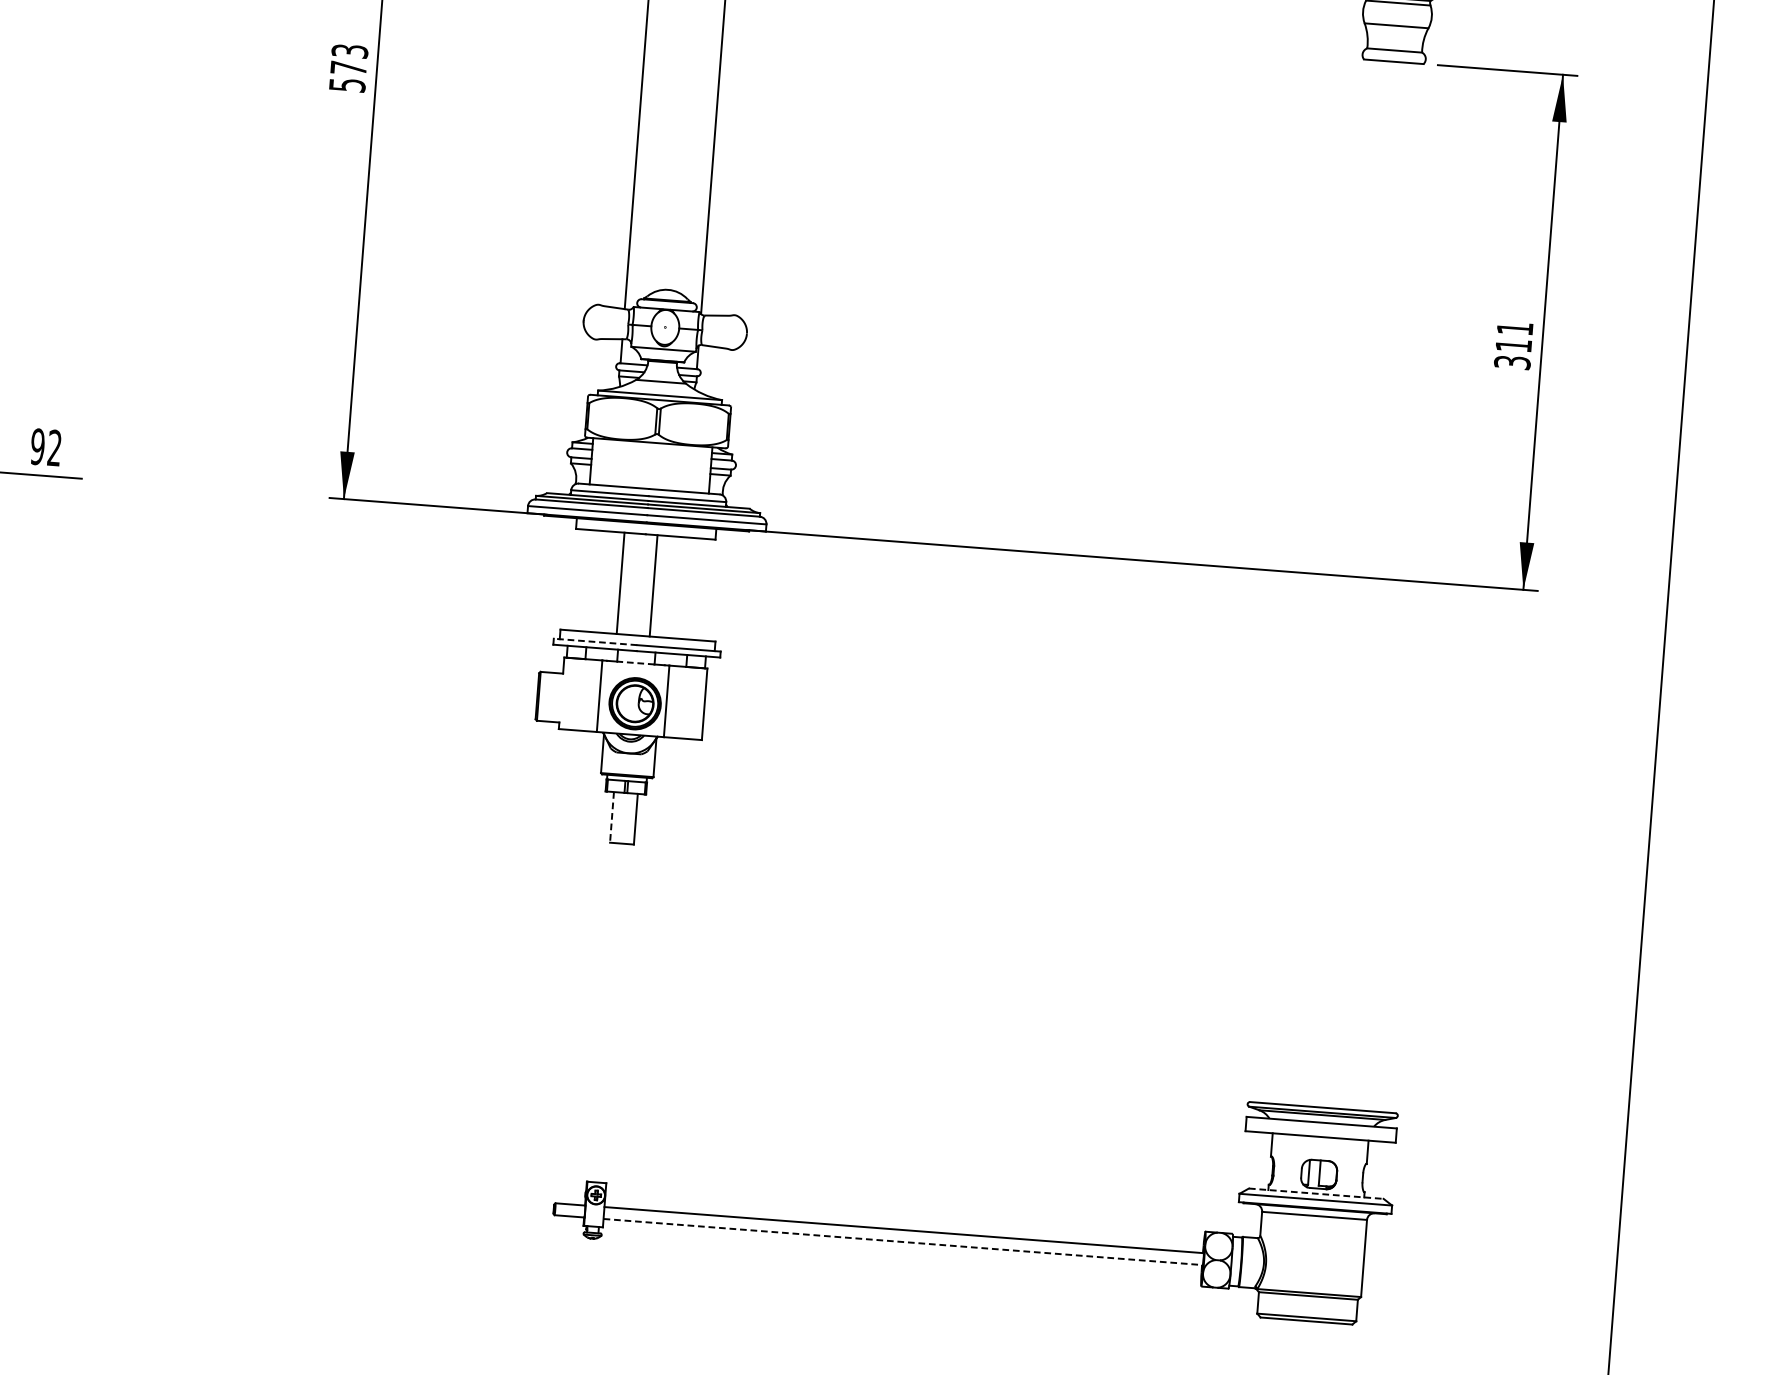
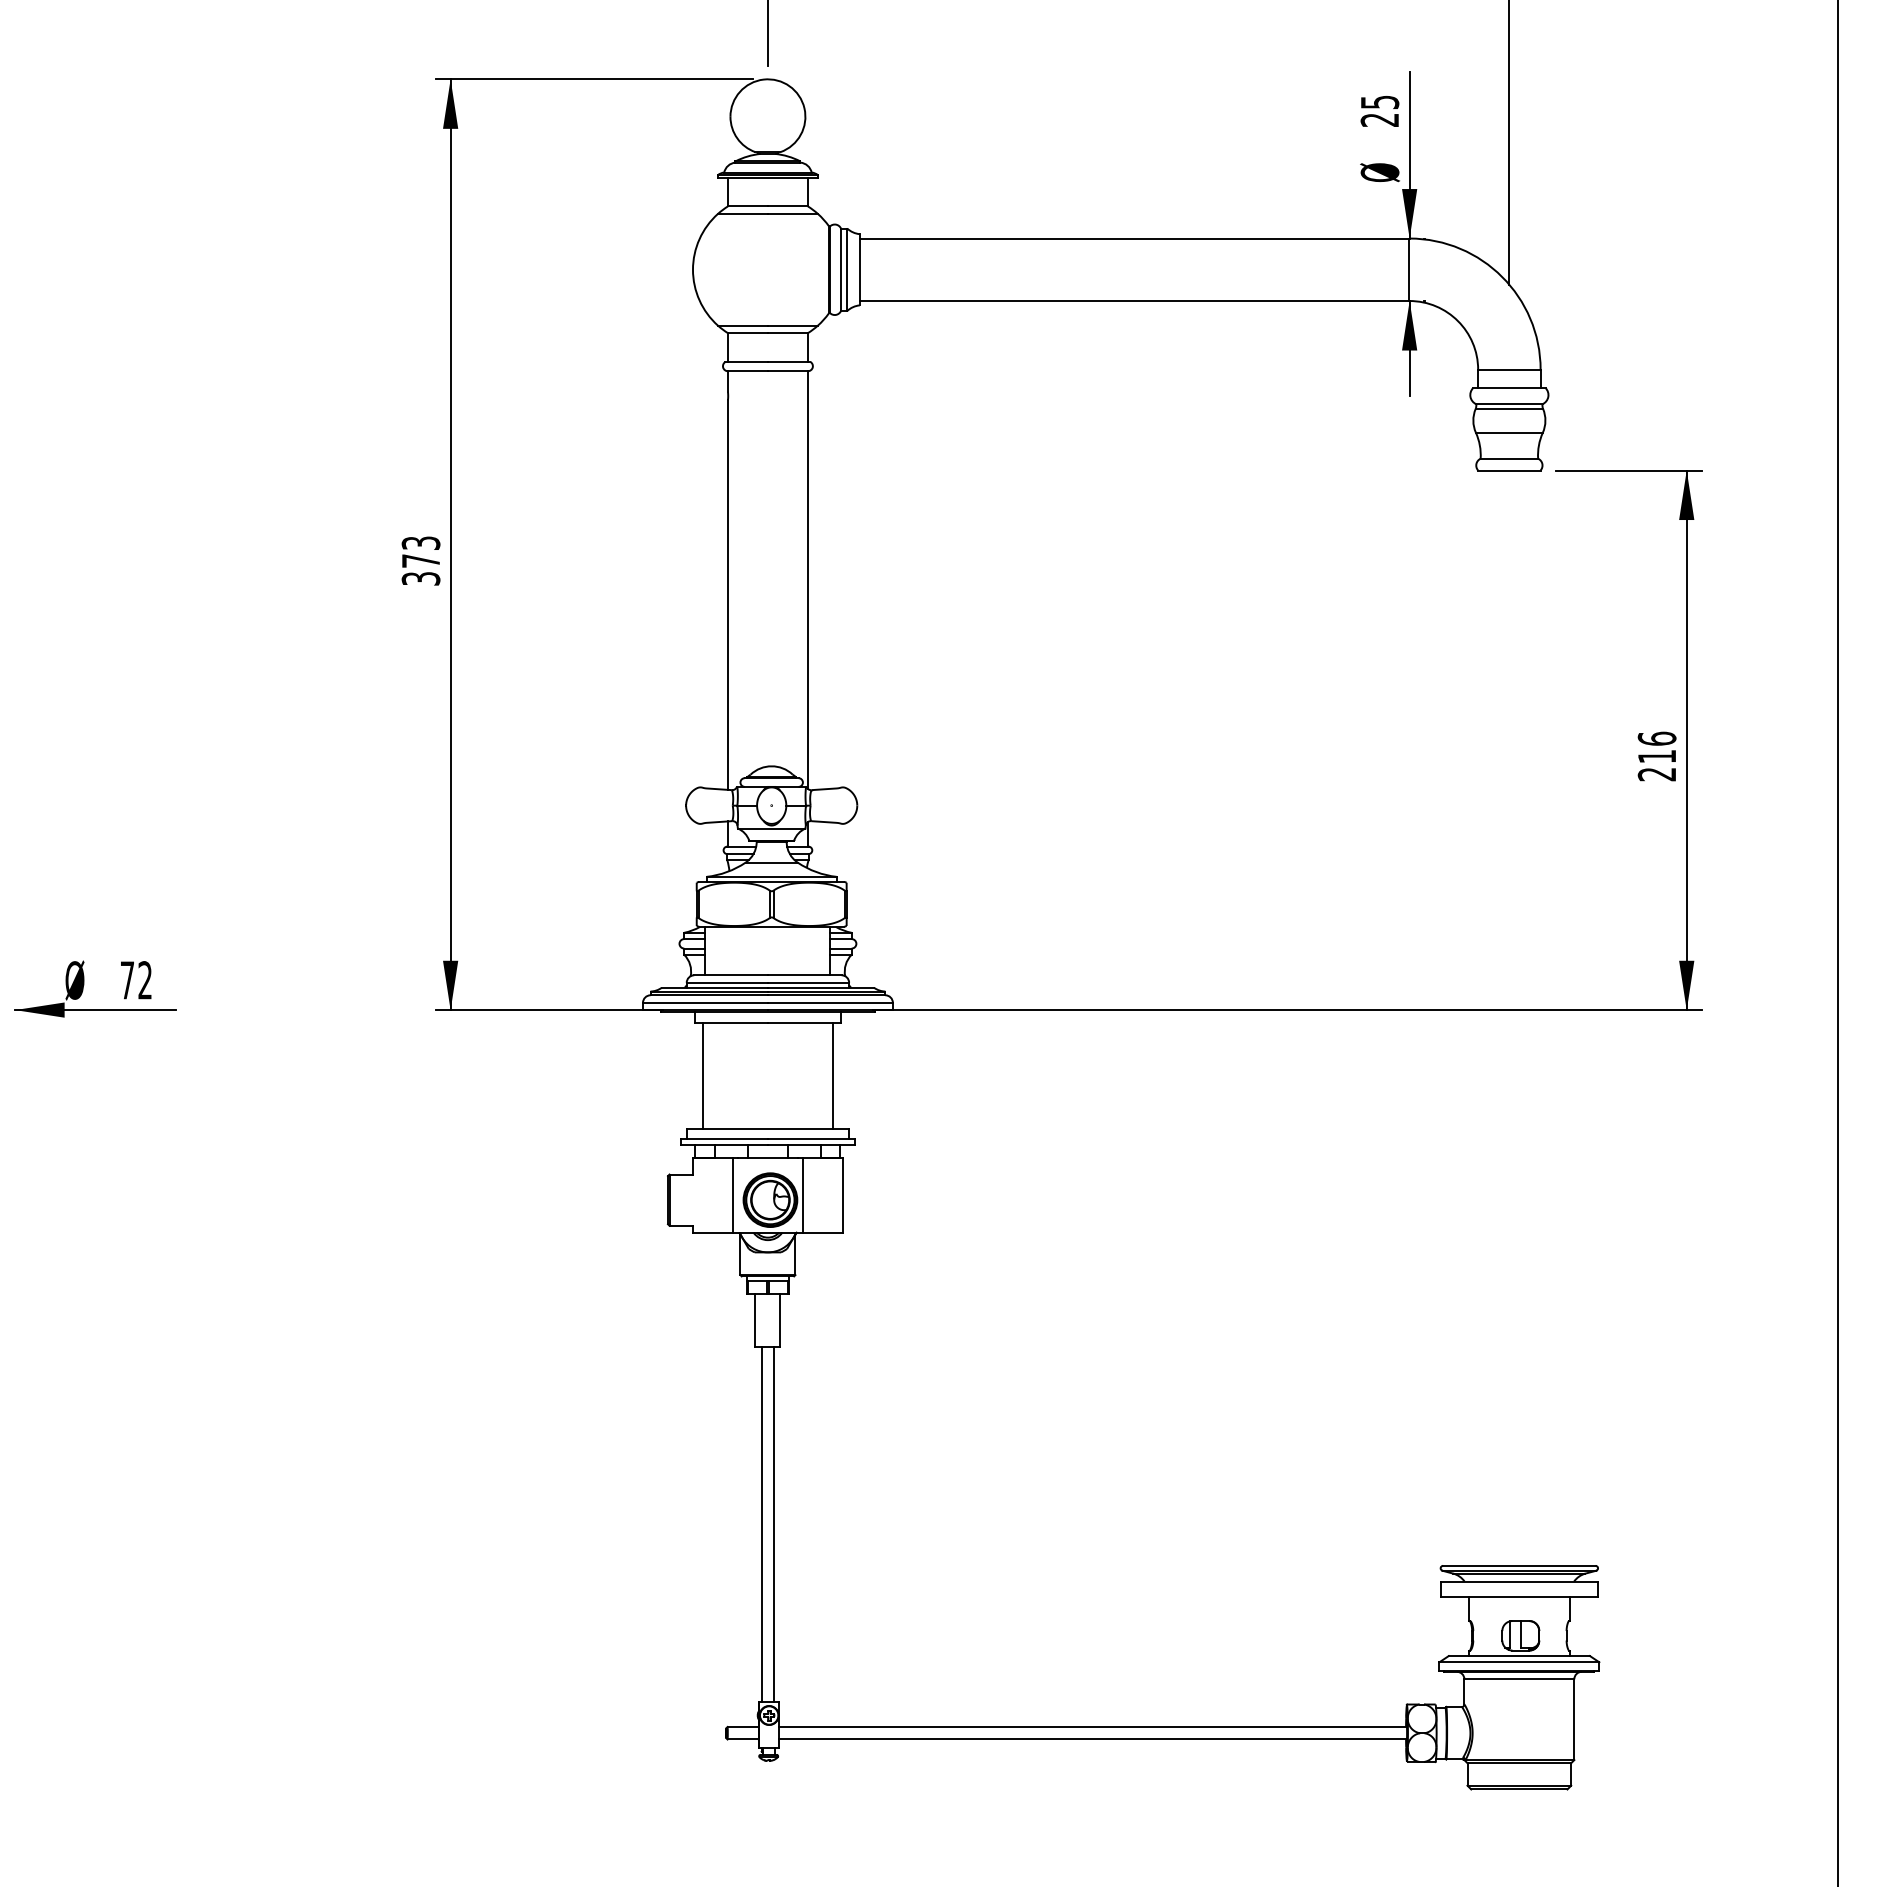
text: (346, 84) -> (420, 578), 573 -> 373
text: (1513, 345) -> (1656, 756), 311 -> 216
text: (37, 446) -> (127, 980), 92 -> 72
line: (620, 582) -> (832, 1075), moved
line: (653, 585) -> (703, 1075), moved
line: (595, 641) -> (724, 1138), dashed -> solid
line: (635, 662) -> (767, 1157), dashed -> solid
line: (612, 817) -> (755, 1320), dashed -> solid
line: (602, 1012) -> (761, 1524), added
line: (615, 1013) -> (774, 1524), added
line: (1316, 1194) -> (1519, 1656), dashed -> solid
line: (903, 1242) -> (1093, 1739), dashed -> solid

